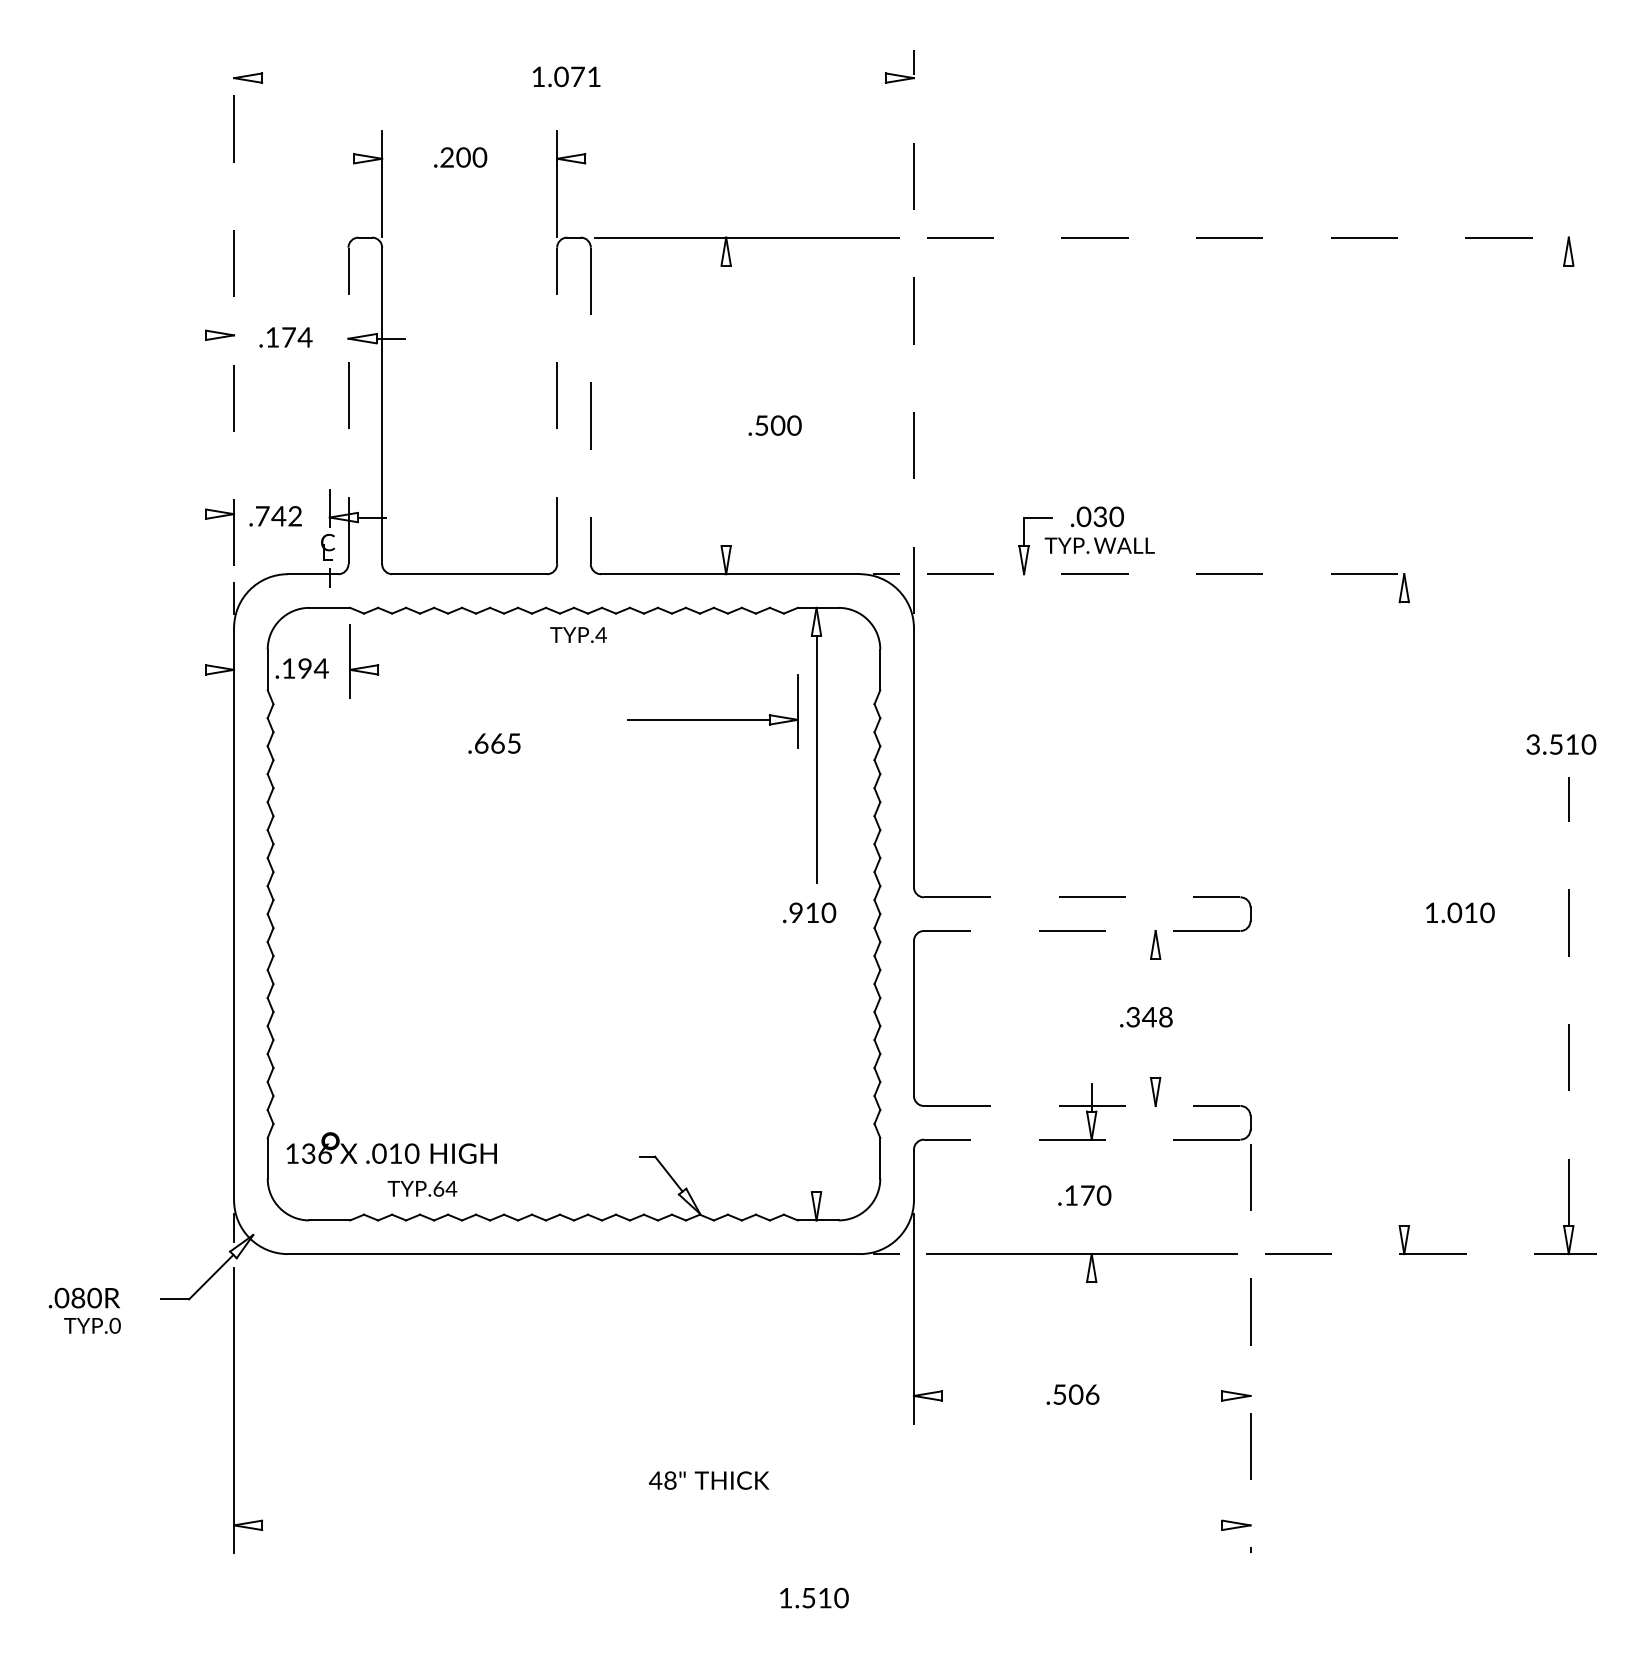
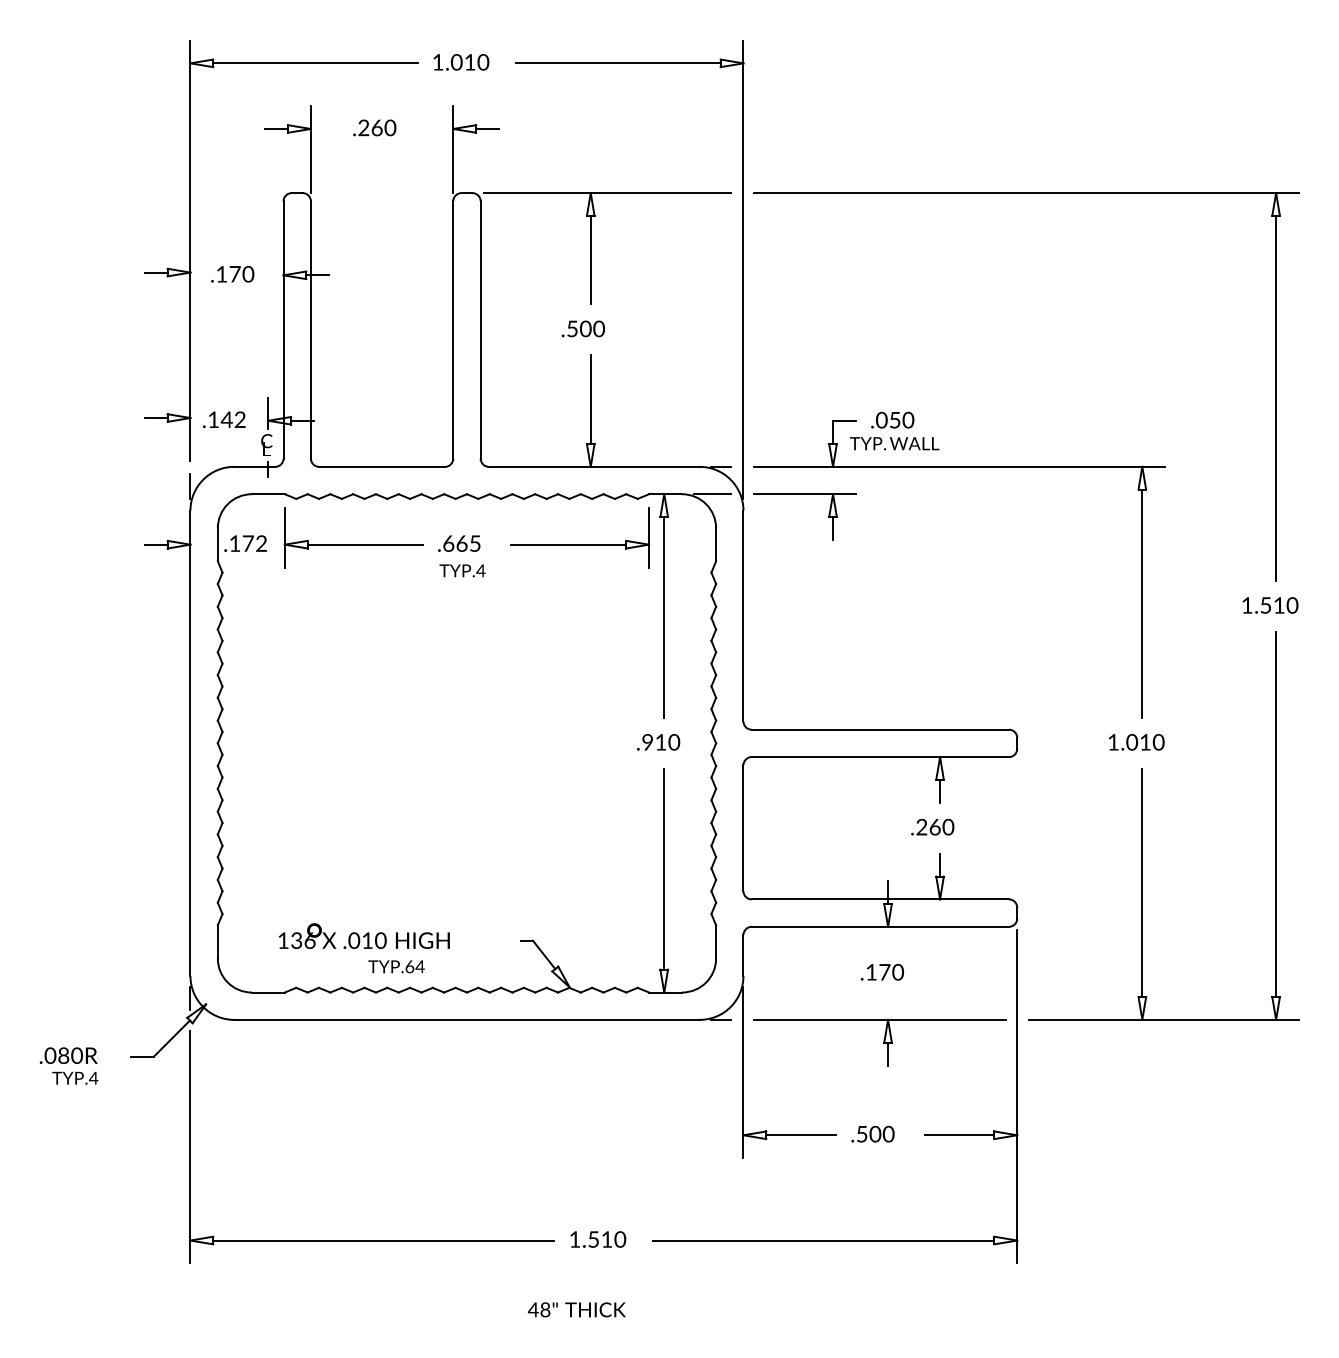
text: (586, 76) -> (477, 62), 1.071 -> 1.010
line: (387, 78) -> (315, 63), added
line: (759, 78) -> (617, 63), added
text: (463, 157) -> (377, 127), .200 -> .260
line: (340, 158) -> (277, 128), added
line: (599, 158) -> (487, 128), added
line: (1261, 237) -> (1026, 192), dashed -> solid
line: (234, 307) -> (190, 249), dashed -> solid
line: (726, 319) -> (591, 259), added
line: (913, 332) -> (743, 270), dashed -> solid
line: (191, 335) -> (155, 272), added
text: (304, 337) -> (247, 274), .174 -> .170
line: (348, 405) -> (283, 329), dashed -> solid
line: (557, 405) -> (453, 329), dashed -> solid
line: (590, 406) -> (480, 330), dashed -> solid
text: (774, 425) -> (582, 328), moved
line: (1568, 489) -> (1275, 397), added
line: (726, 491) -> (591, 399), added
line: (191, 514) -> (155, 418), added
text: (262, 516) -> (213, 419), .742 -> .142
text: (1099, 516) -> (894, 419), .030 -> .050
line: (1179, 574) -> (959, 467), dashed -> solid
line: (875, 607) -> (712, 493), added
part: (989, 608) -> (804, 494), added
text: (578, 634) -> (462, 570), moved
text: (313, 668) -> (255, 543), .194 -> .172
line: (191, 669) -> (155, 544), added
line: (448, 669) -> (364, 544), added
part: (712, 719) -> (579, 544), moved
line: (1404, 742) -> (1142, 603), added
text: (494, 743) -> (459, 543), moved
text: (1532, 744) -> (1246, 605), 3.510 -> 1.510
line: (1082, 897) -> (880, 729), dashed -> solid
text: (1460, 912) -> (1136, 742), moved
line: (1081, 930) -> (879, 756), dashed -> solid
line: (1155, 972) -> (939, 790), added
line: (1568, 1001) -> (1275, 814), dashed -> solid
text: (1149, 1017) -> (935, 827), .348 -> .260
line: (1155, 1063) -> (939, 864), added
line: (816, 1068) -> (664, 868), added
line: (1404, 1085) -> (1142, 882), added
line: (1082, 1106) -> (880, 899), dashed -> solid
line: (1081, 1139) -> (879, 926), dashed -> solid
text: (391, 1147) -> (364, 935), moved
text: (422, 1188) -> (396, 966), moved
line: (1431, 1254) -> (1164, 1020), dashed -> solid
line: (1091, 1296) -> (887, 1054), added
text: (114, 1325) -> (93, 1077), TYP.0 -> TYP.4
line: (1250, 1348) -> (1017, 1096), dashed -> solid
text: (1092, 1394) -> (888, 1134), .506 -> .500
line: (984, 1395) -> (800, 1134), added
line: (1179, 1395) -> (959, 1134), added
text: (708, 1480) -> (576, 1309), moved
line: (471, 1525) -> (383, 1240), added
line: (1012, 1525) -> (823, 1240), added
text: (814, 1597) -> (598, 1239), moved

